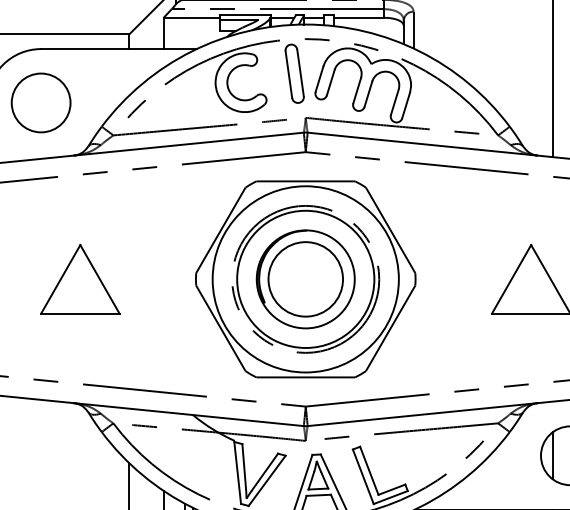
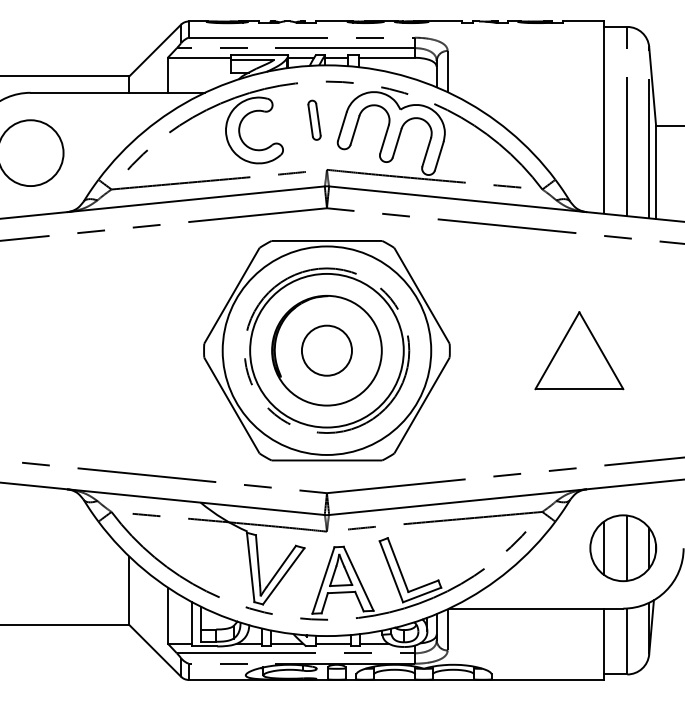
part: (294, 72) -> (314, 119), size x0.6
part: (80, 279) -> (74, 350), removed
circle: (305, 279) -> (326, 350), size x0.6

